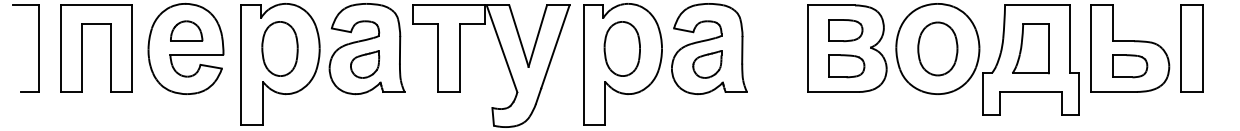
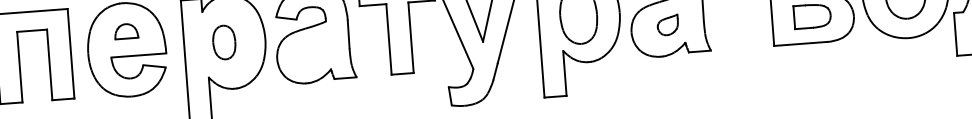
part: (186, 30) -> (126, 30), size x0.7
part: (279, 48) -> (223, 42), size x0.6
part: (365, 64) -> (314, 51), removed
part: (707, 64) -> (668, 25), size x0.7

